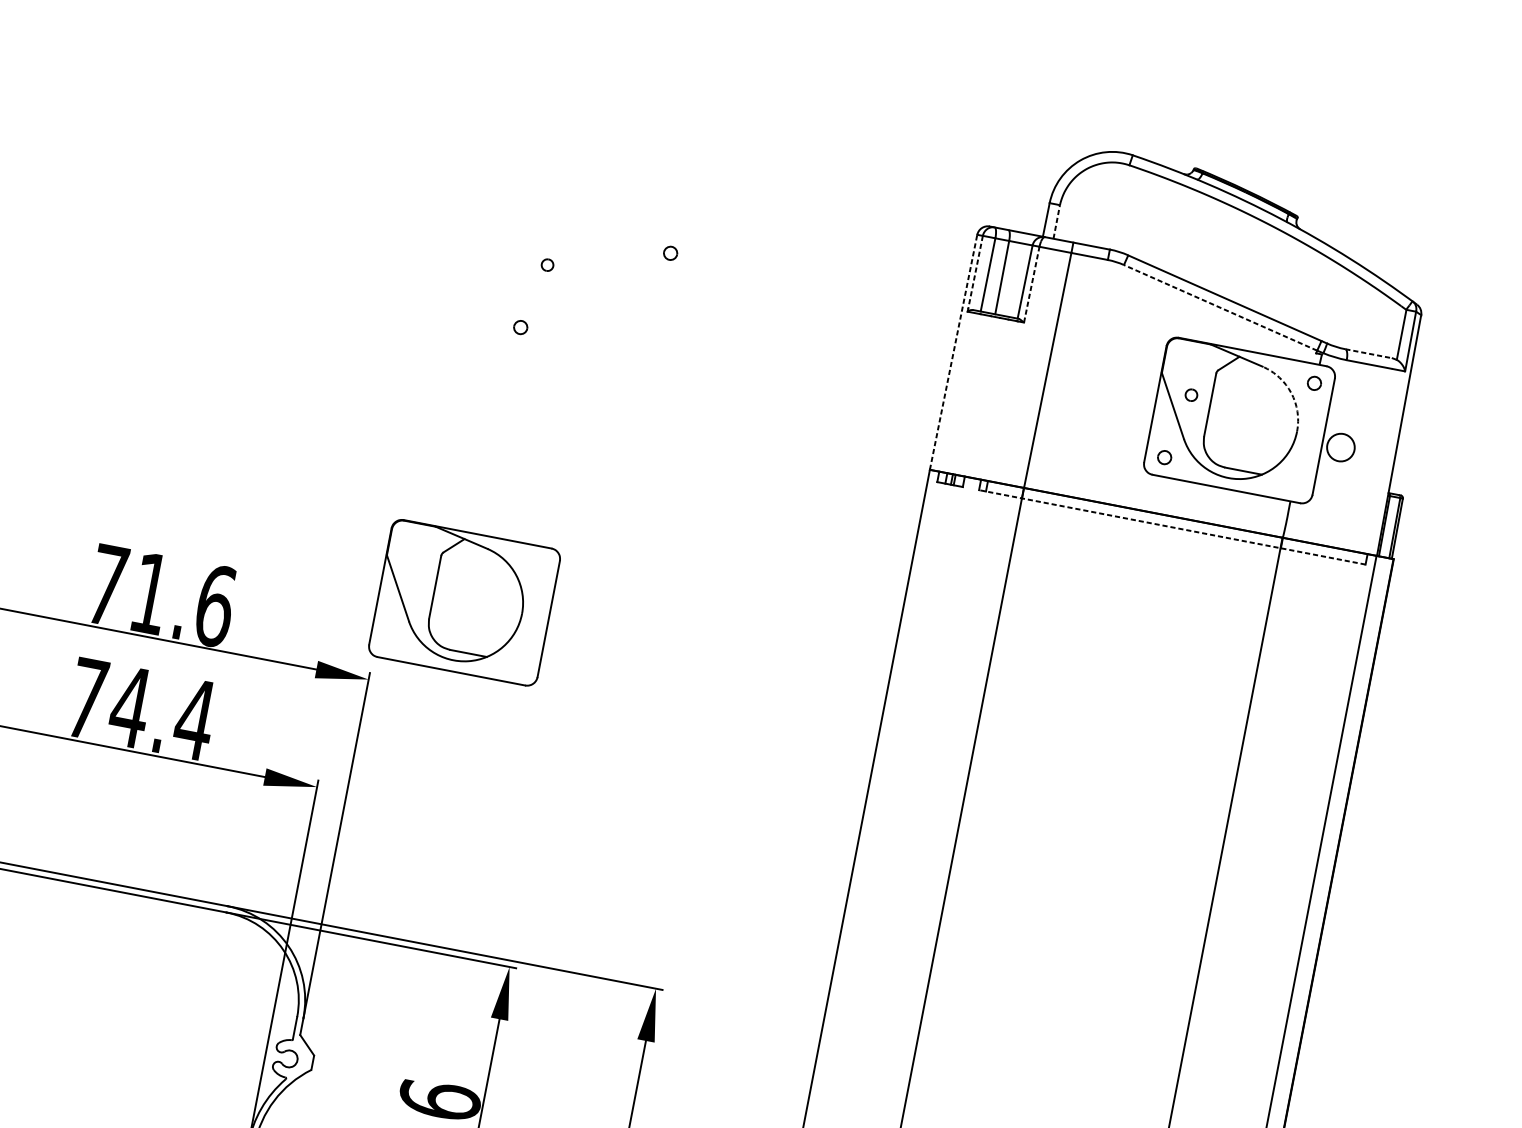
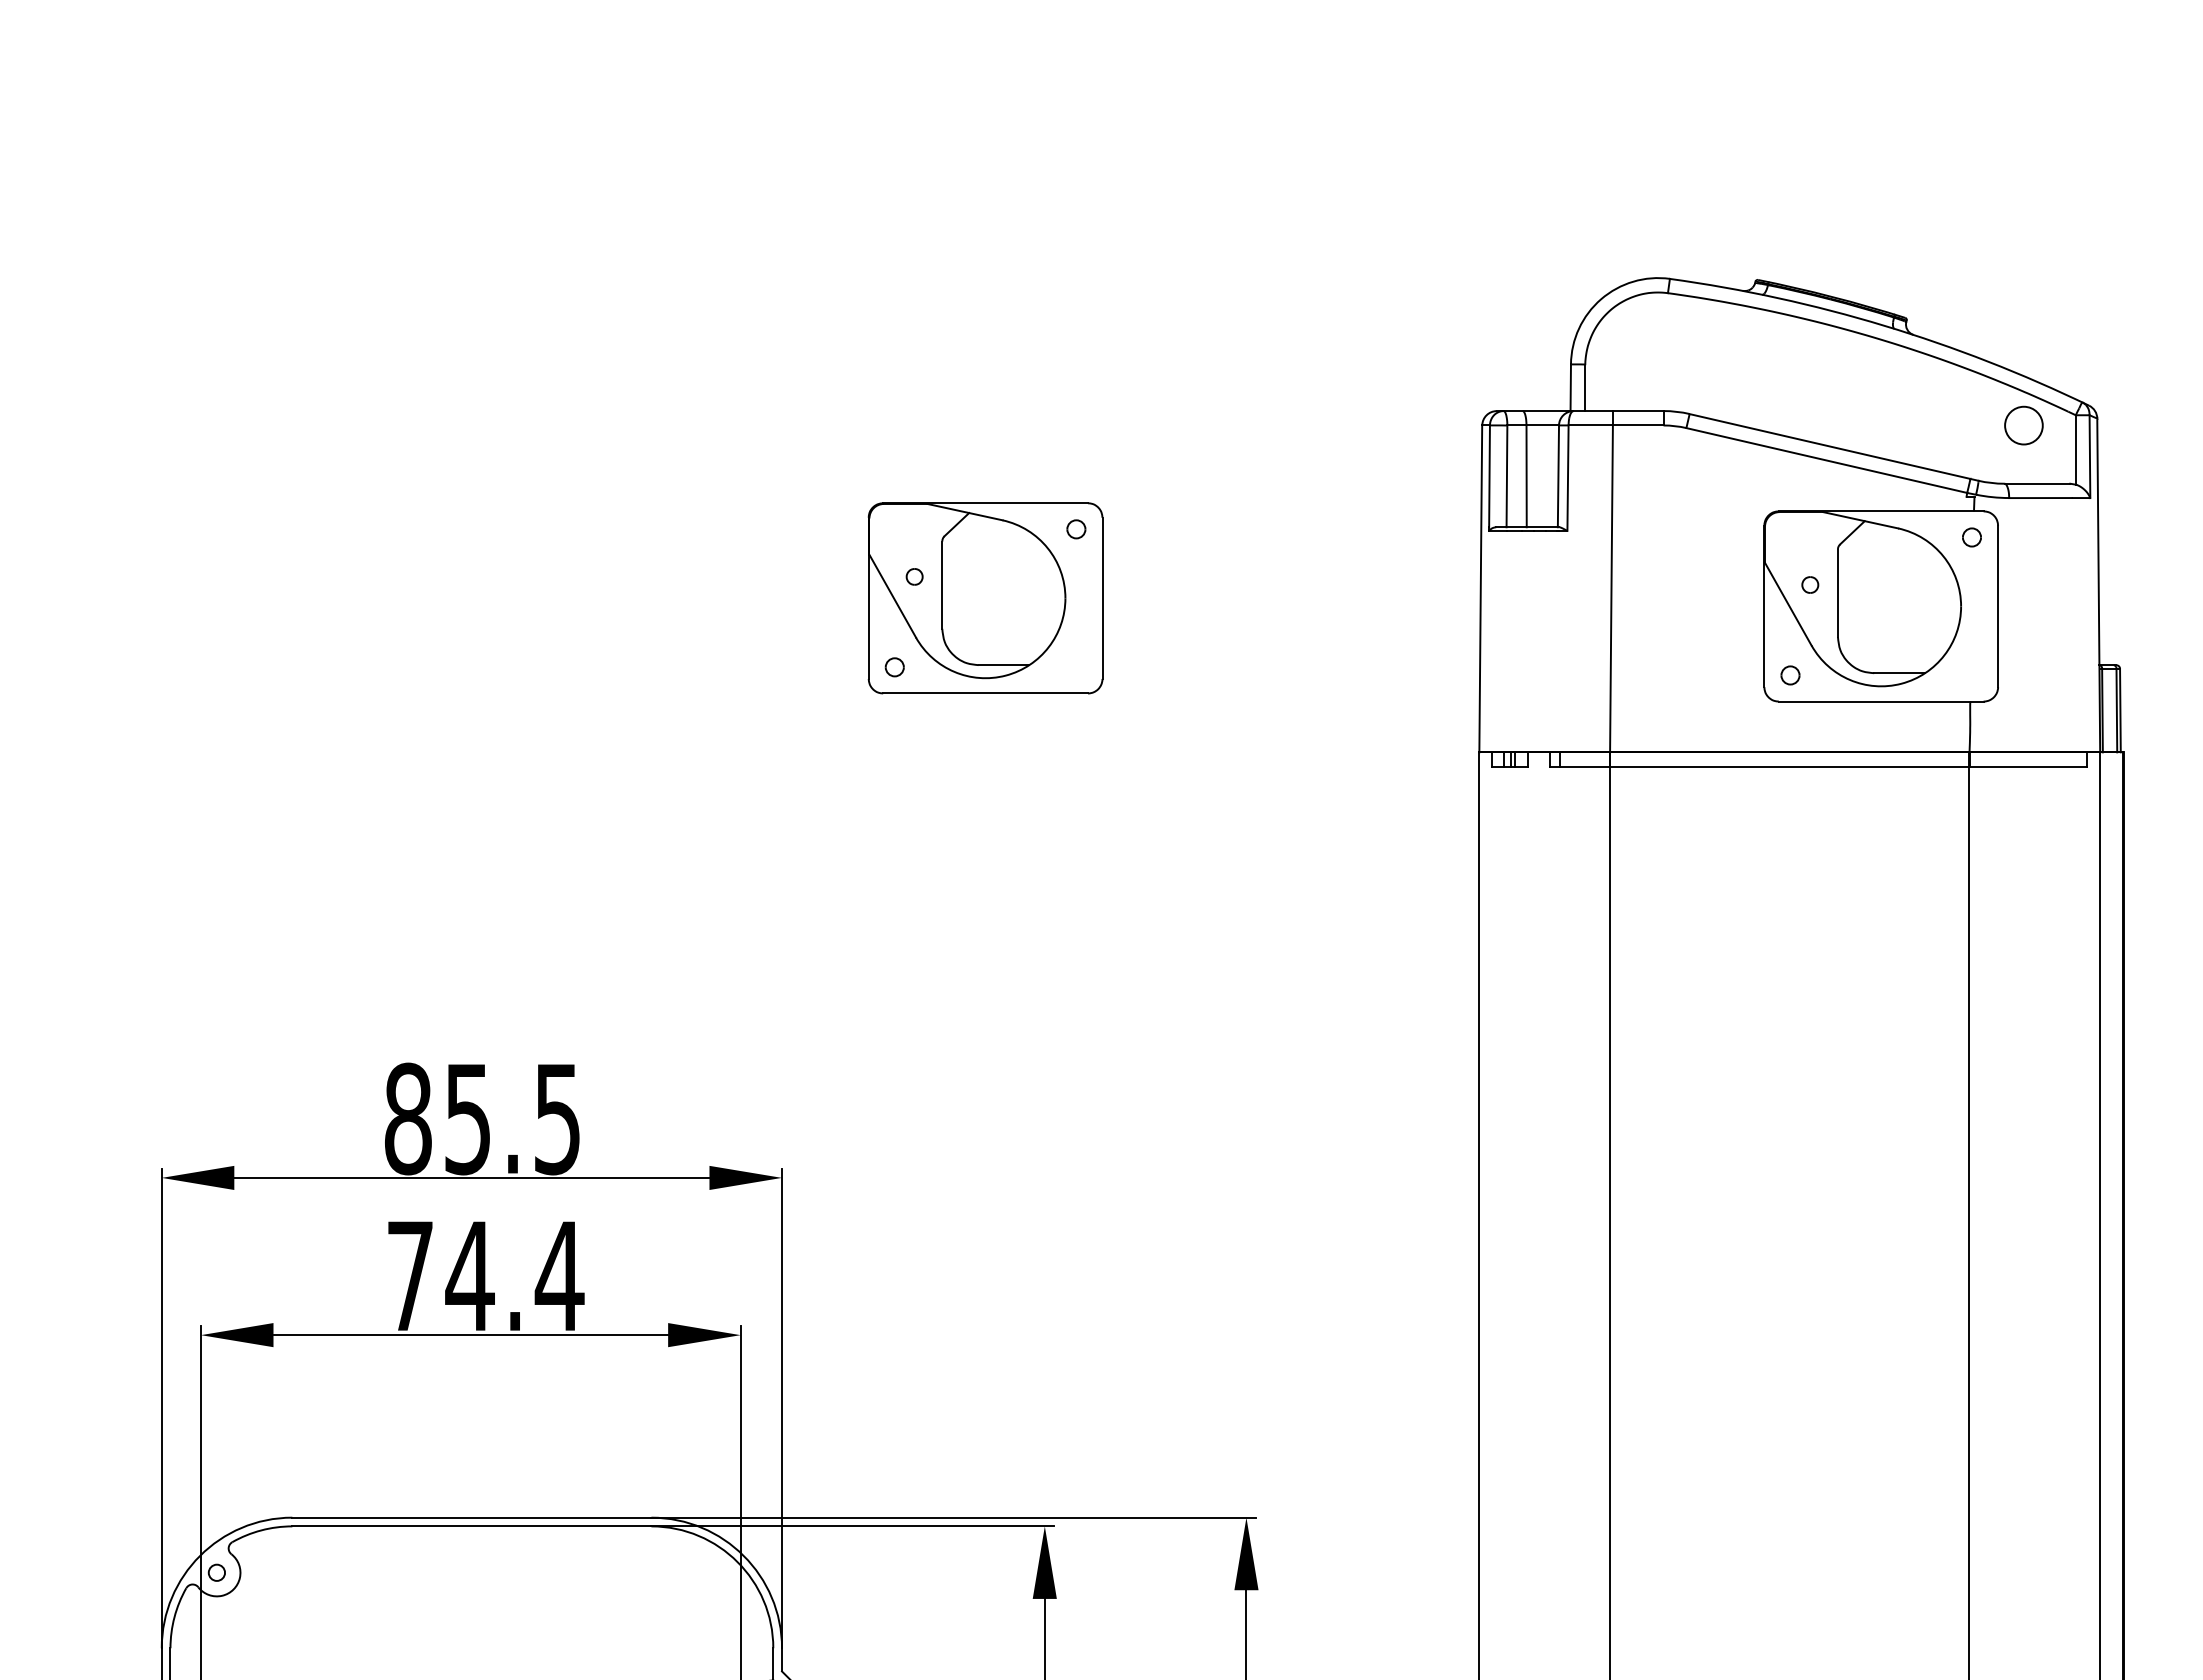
line: (1056, 222) -> (1585, 388), dashed -> solid
line: (975, 272) -> (1489, 476), dashed -> solid
line: (1032, 284) -> (1568, 478), dashed -> solid
line: (1220, 307) -> (1826, 460), dashed -> solid
line: (953, 351) -> (1480, 588), dashed -> solid
line: (1369, 353) -> (2037, 483), dashed -> solid
arc: (1291, 393) -> (1943, 556), dashed -> solid
circle: (1340, 447) -> (2023, 425), moved
line: (1172, 527) -> (1818, 766), dashed -> solid
text: (161, 595) -> (483, 1118), 71.6 -> 85.5
part: (464, 602) -> (985, 598), moved

